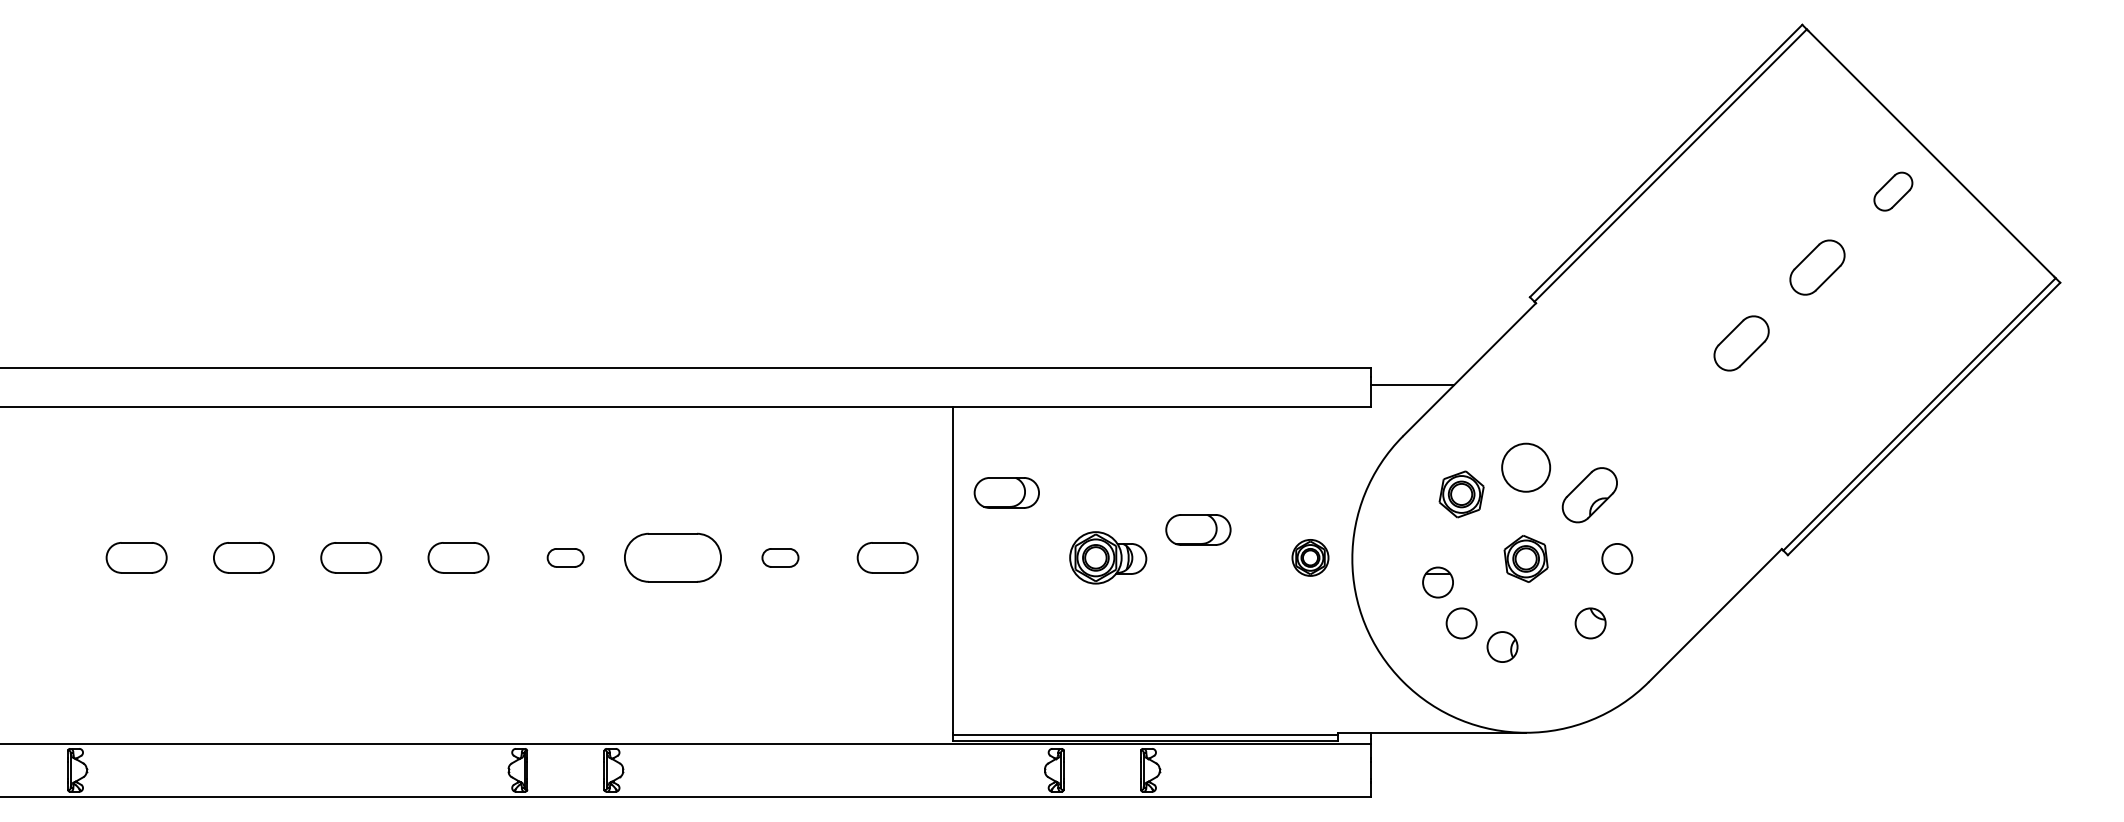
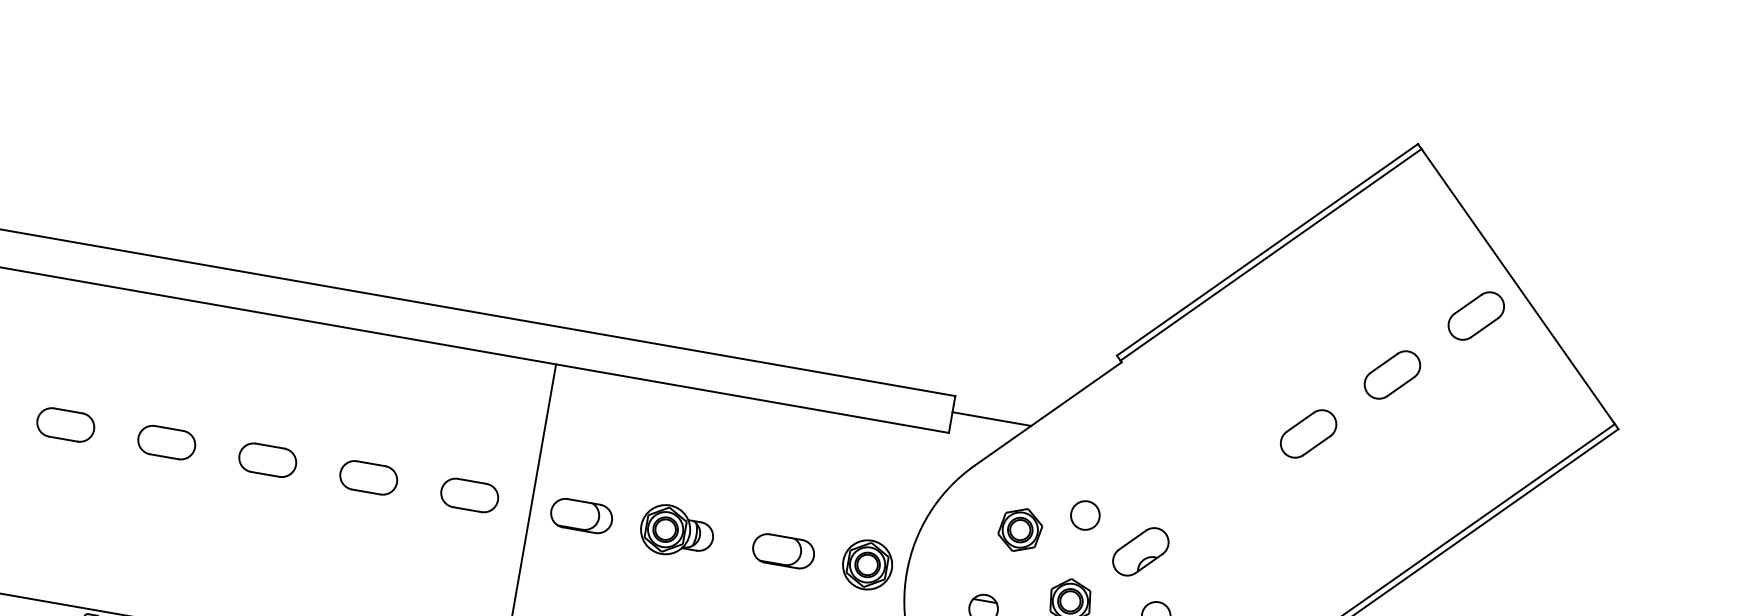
part: (1893, 191) -> (1476, 315), size x1.43
circle: (1526, 467) -> (1085, 515), size x0.62
part: (1006, 492) -> (581, 515), moved
part: (1198, 529) -> (783, 550), moved
part: (565, 557) -> (166, 442), size x1.67
part: (673, 557) -> (268, 459), size x0.62
part: (780, 557) -> (368, 477), size x1.67
part: (1310, 557) -> (867, 564), size x1.43

